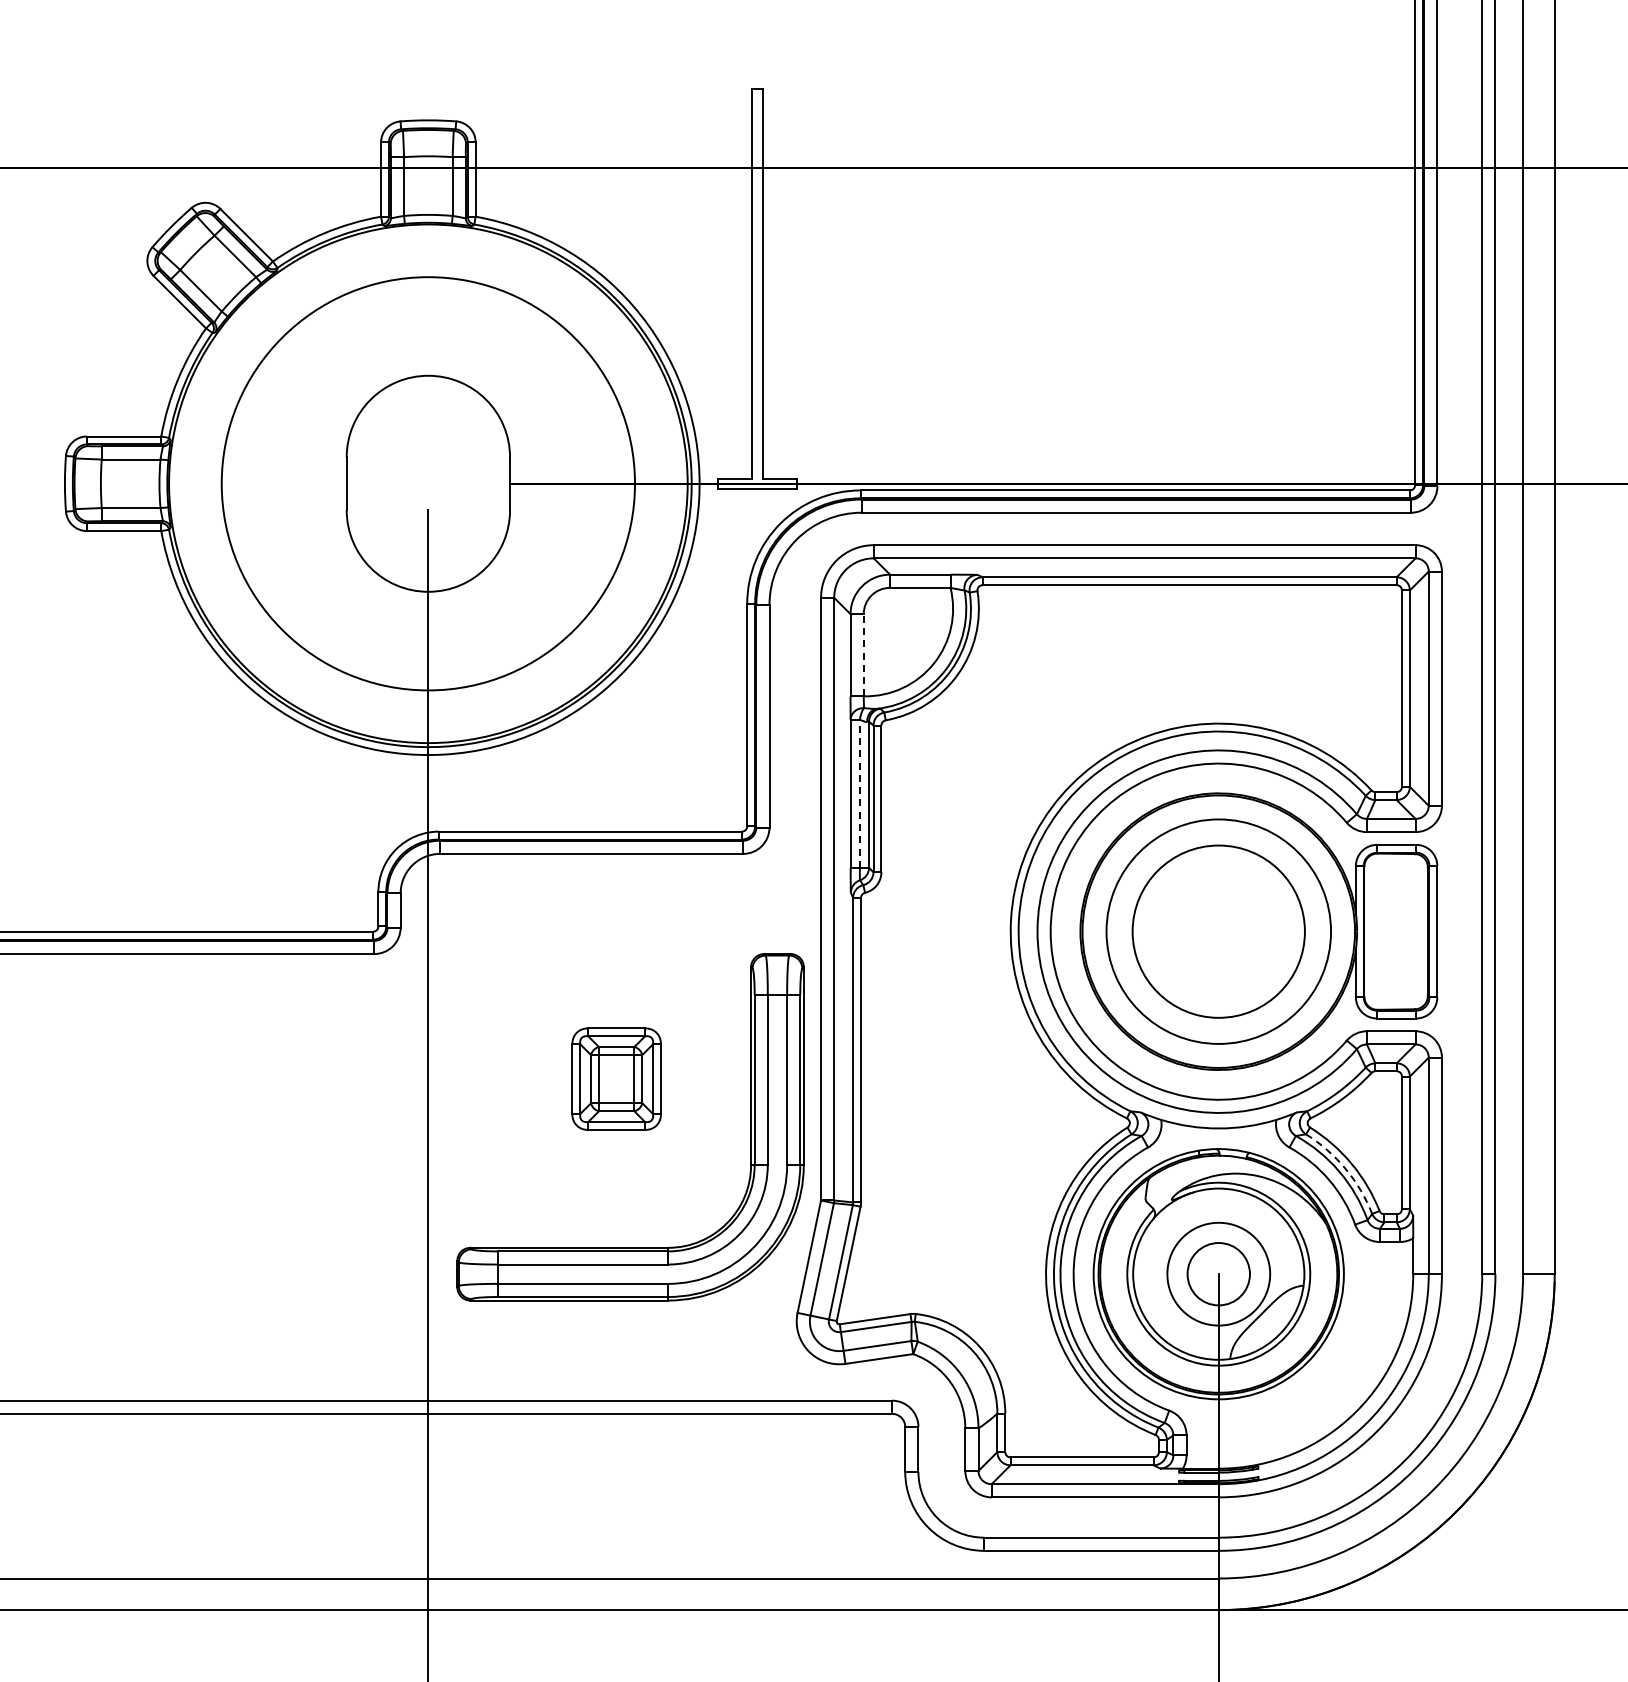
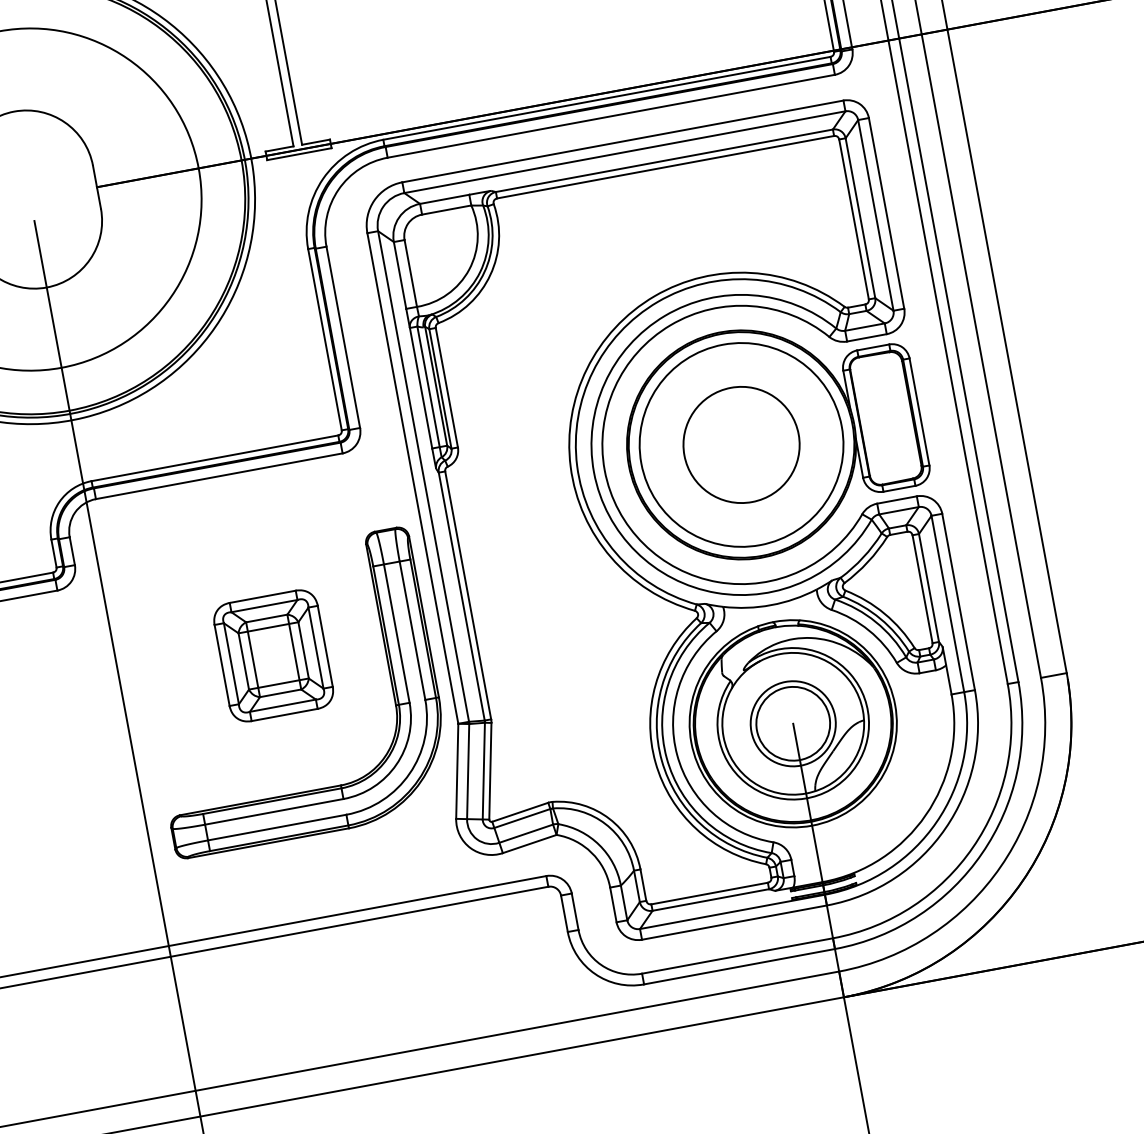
line: (863, 654) -> (410, 272), dashed -> solid
line: (859, 793) -> (428, 386), dashed -> solid
circle: (1218, 931) -> (741, 444), size x0.62
circle: (1218, 931) -> (741, 444), size x1.43
part: (616, 1078) -> (273, 655), size x1.43
arc: (1345, 1168) -> (880, 618), dashed -> solid
circle: (1218, 1273) -> (792, 723), size x1.43

